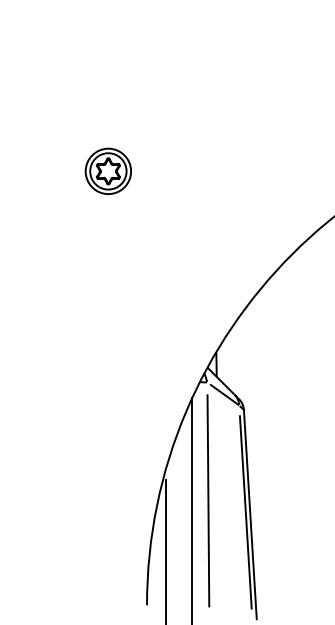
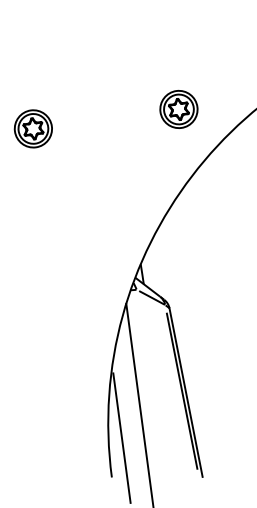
part: (286, 170) -> (178, 108), added
line: (208, 500) -> (150, 385), removed

